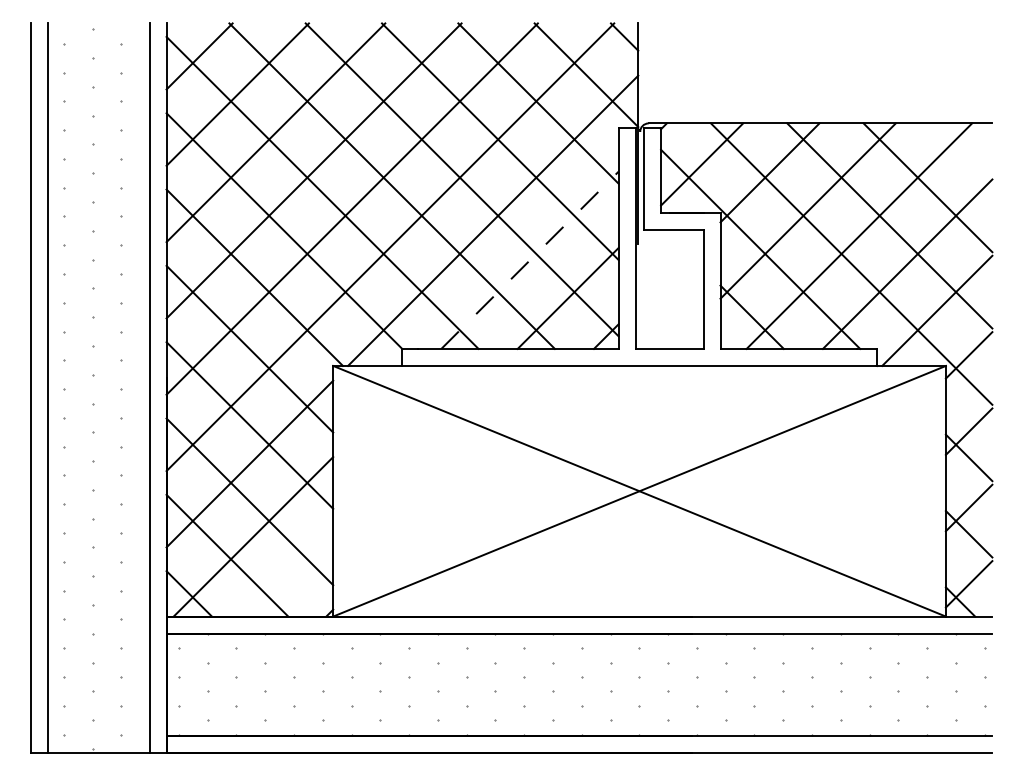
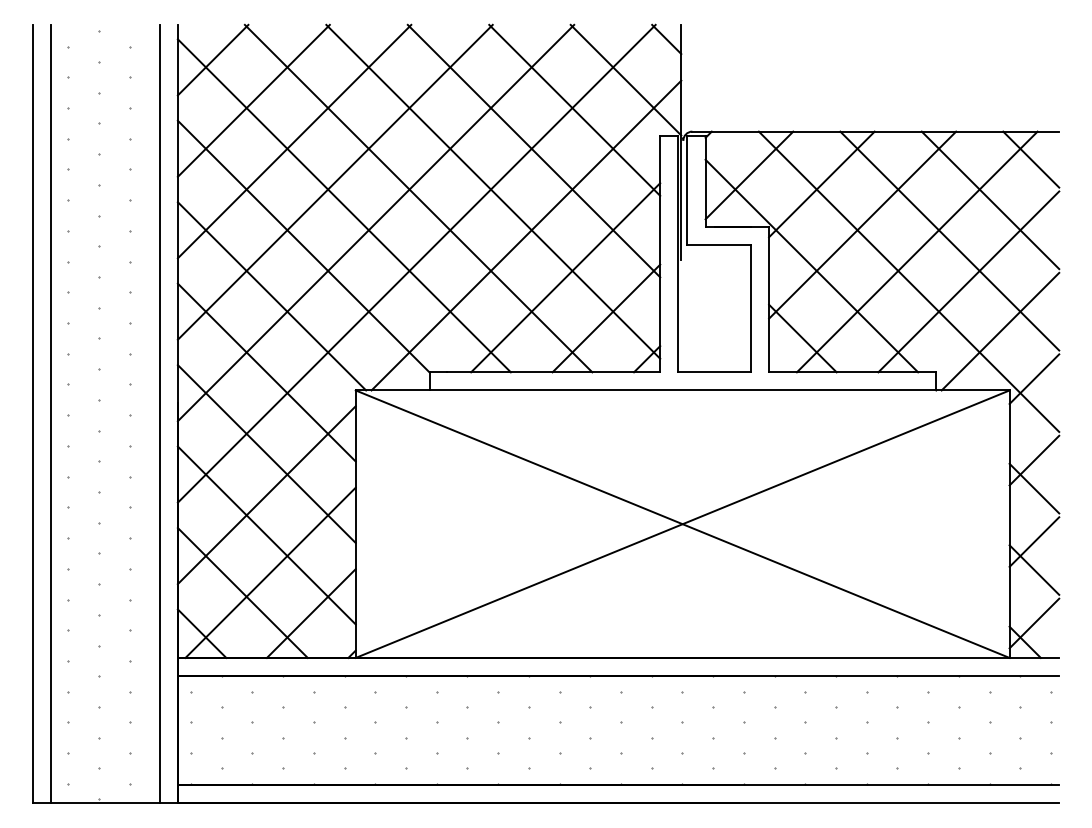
line: (966, 149) -> (1031, 159), added
line: (529, 260) -> (565, 277), dashed -> solid
line: (290, 574) -> (310, 613), added

